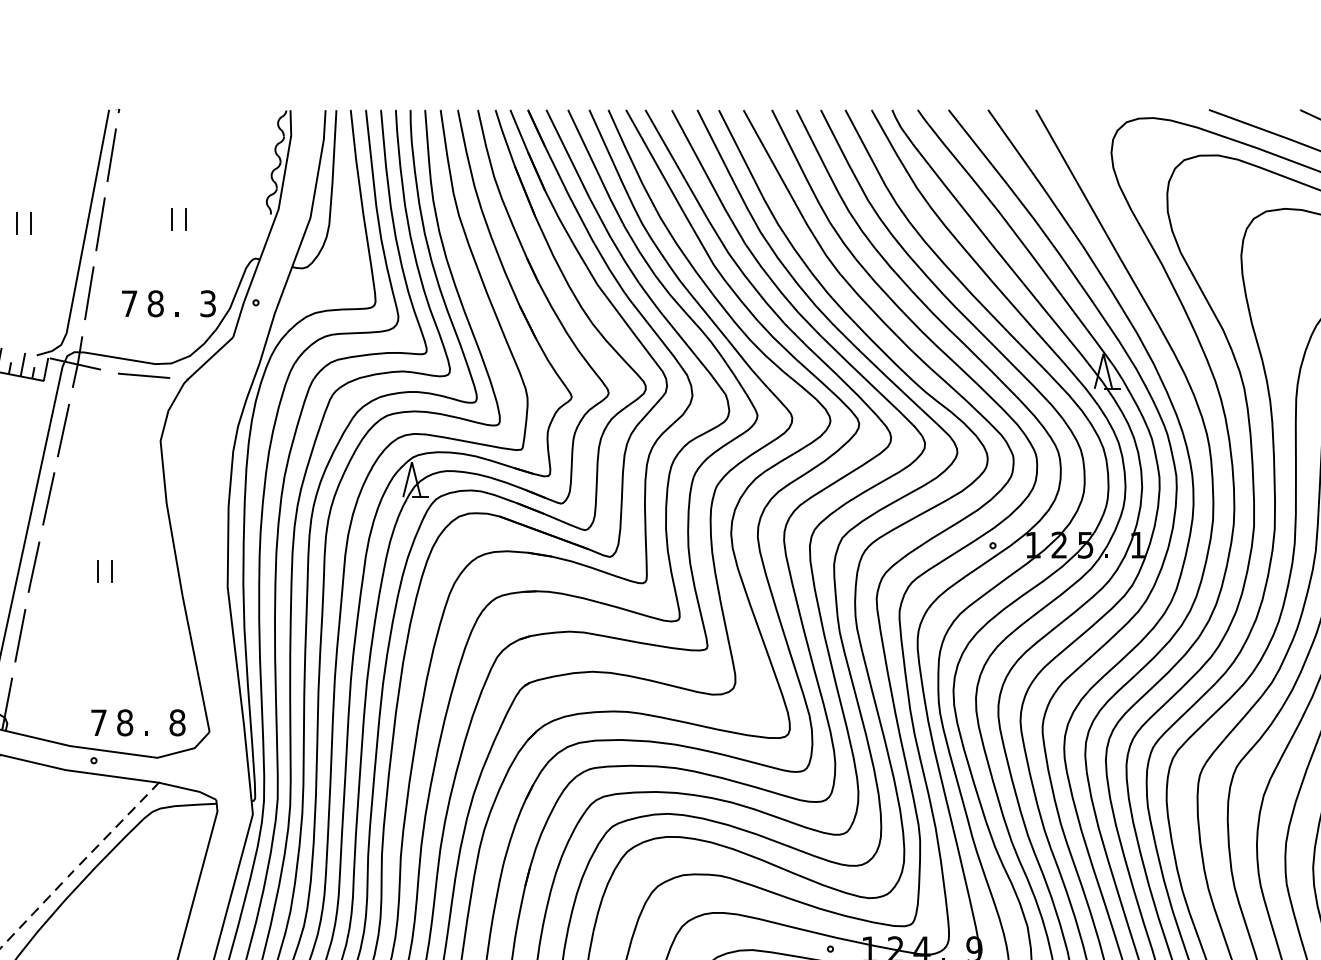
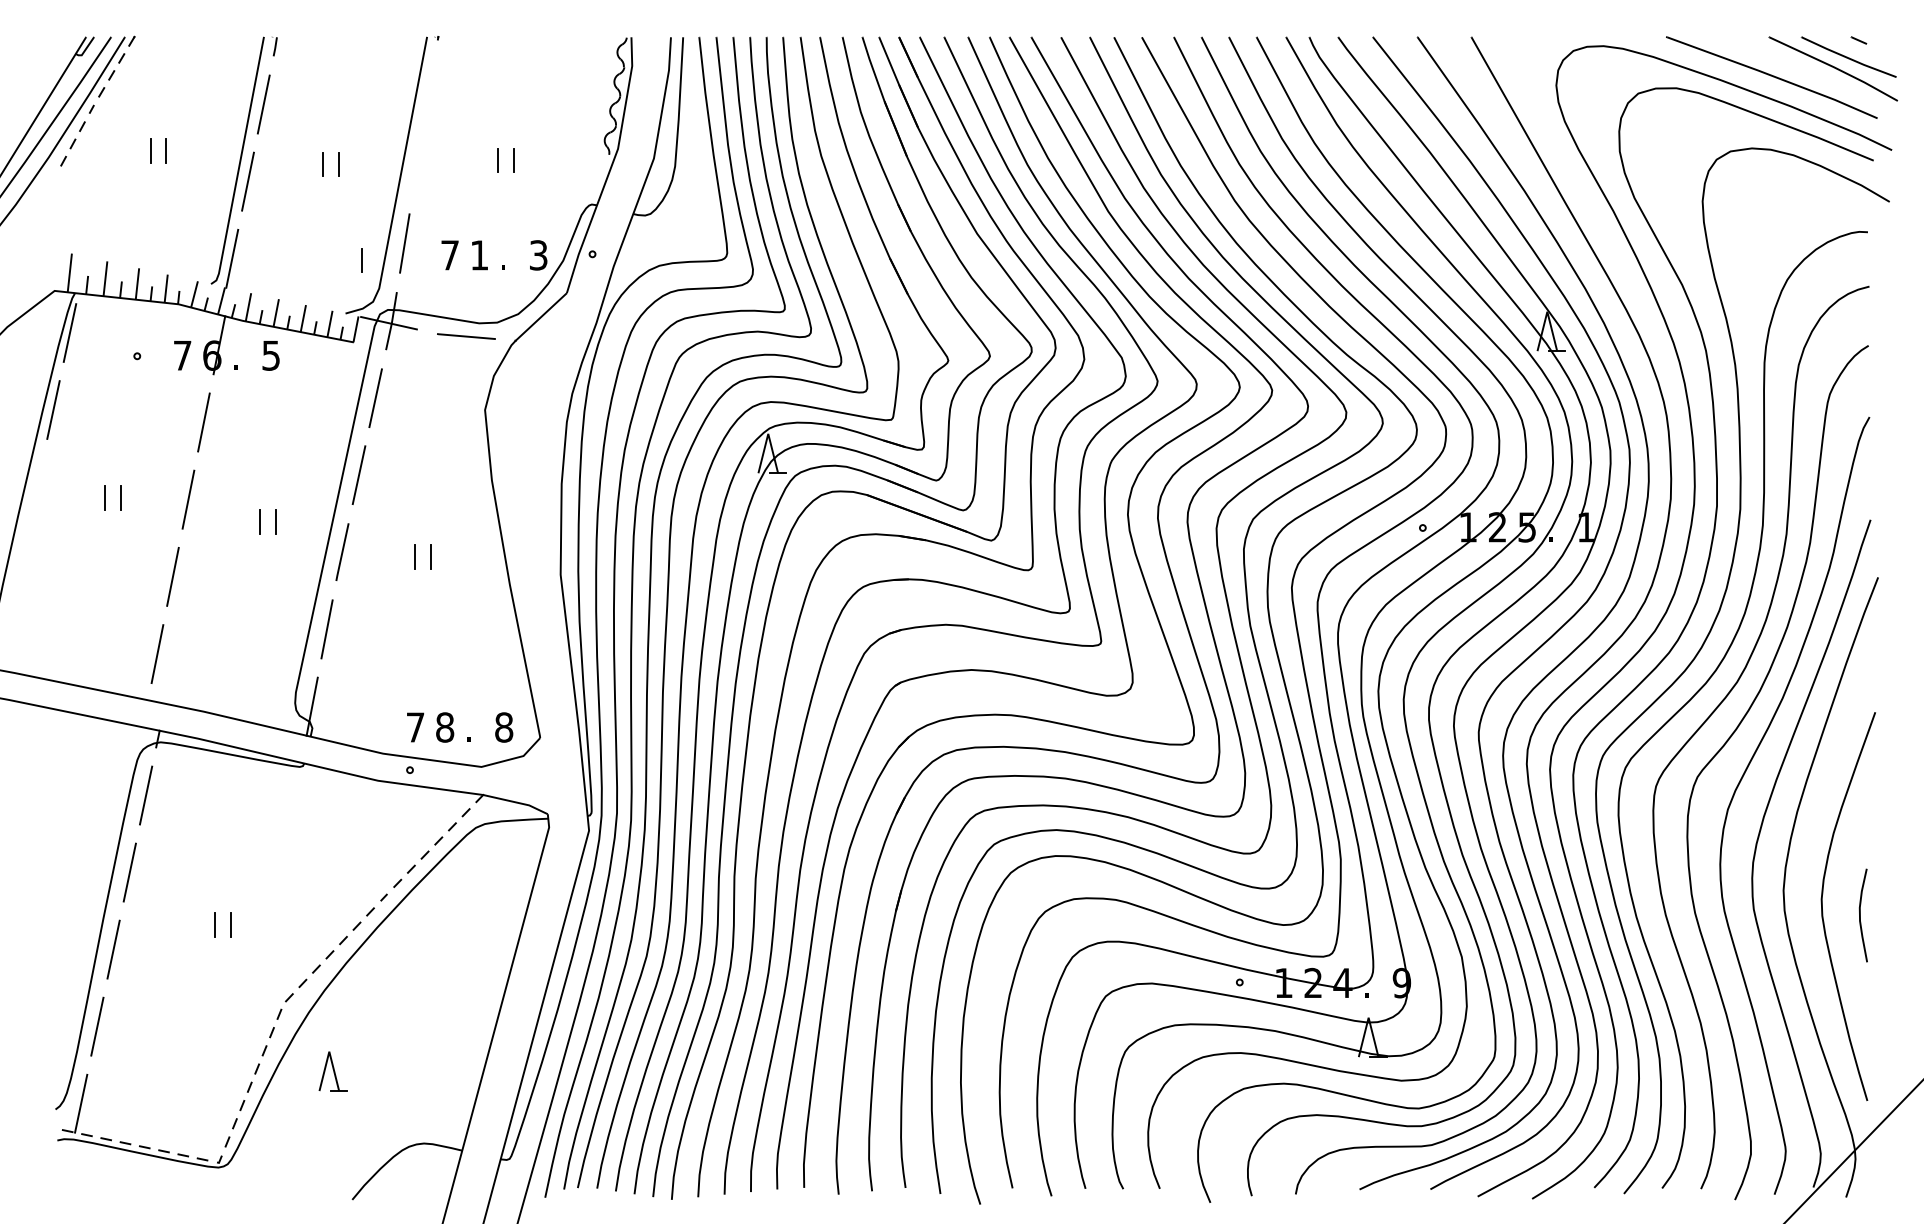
line: (111, 154) -> (429, 87), removed
line: (100, 223) -> (417, 165), removed
text: (155, 303) -> (479, 255), 8 -> 1
line: (50, 308) -> (361, 260), added

